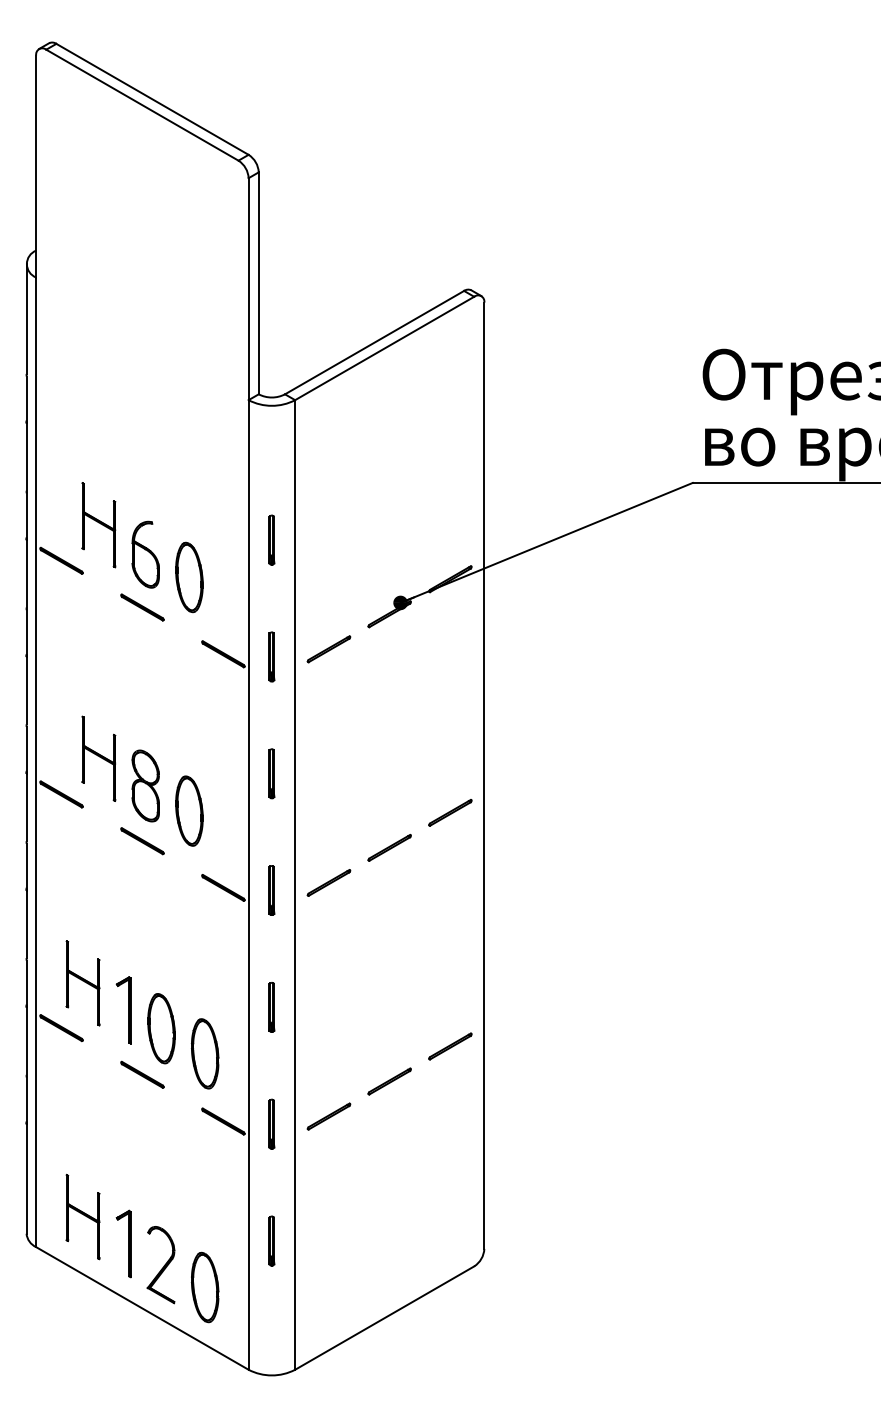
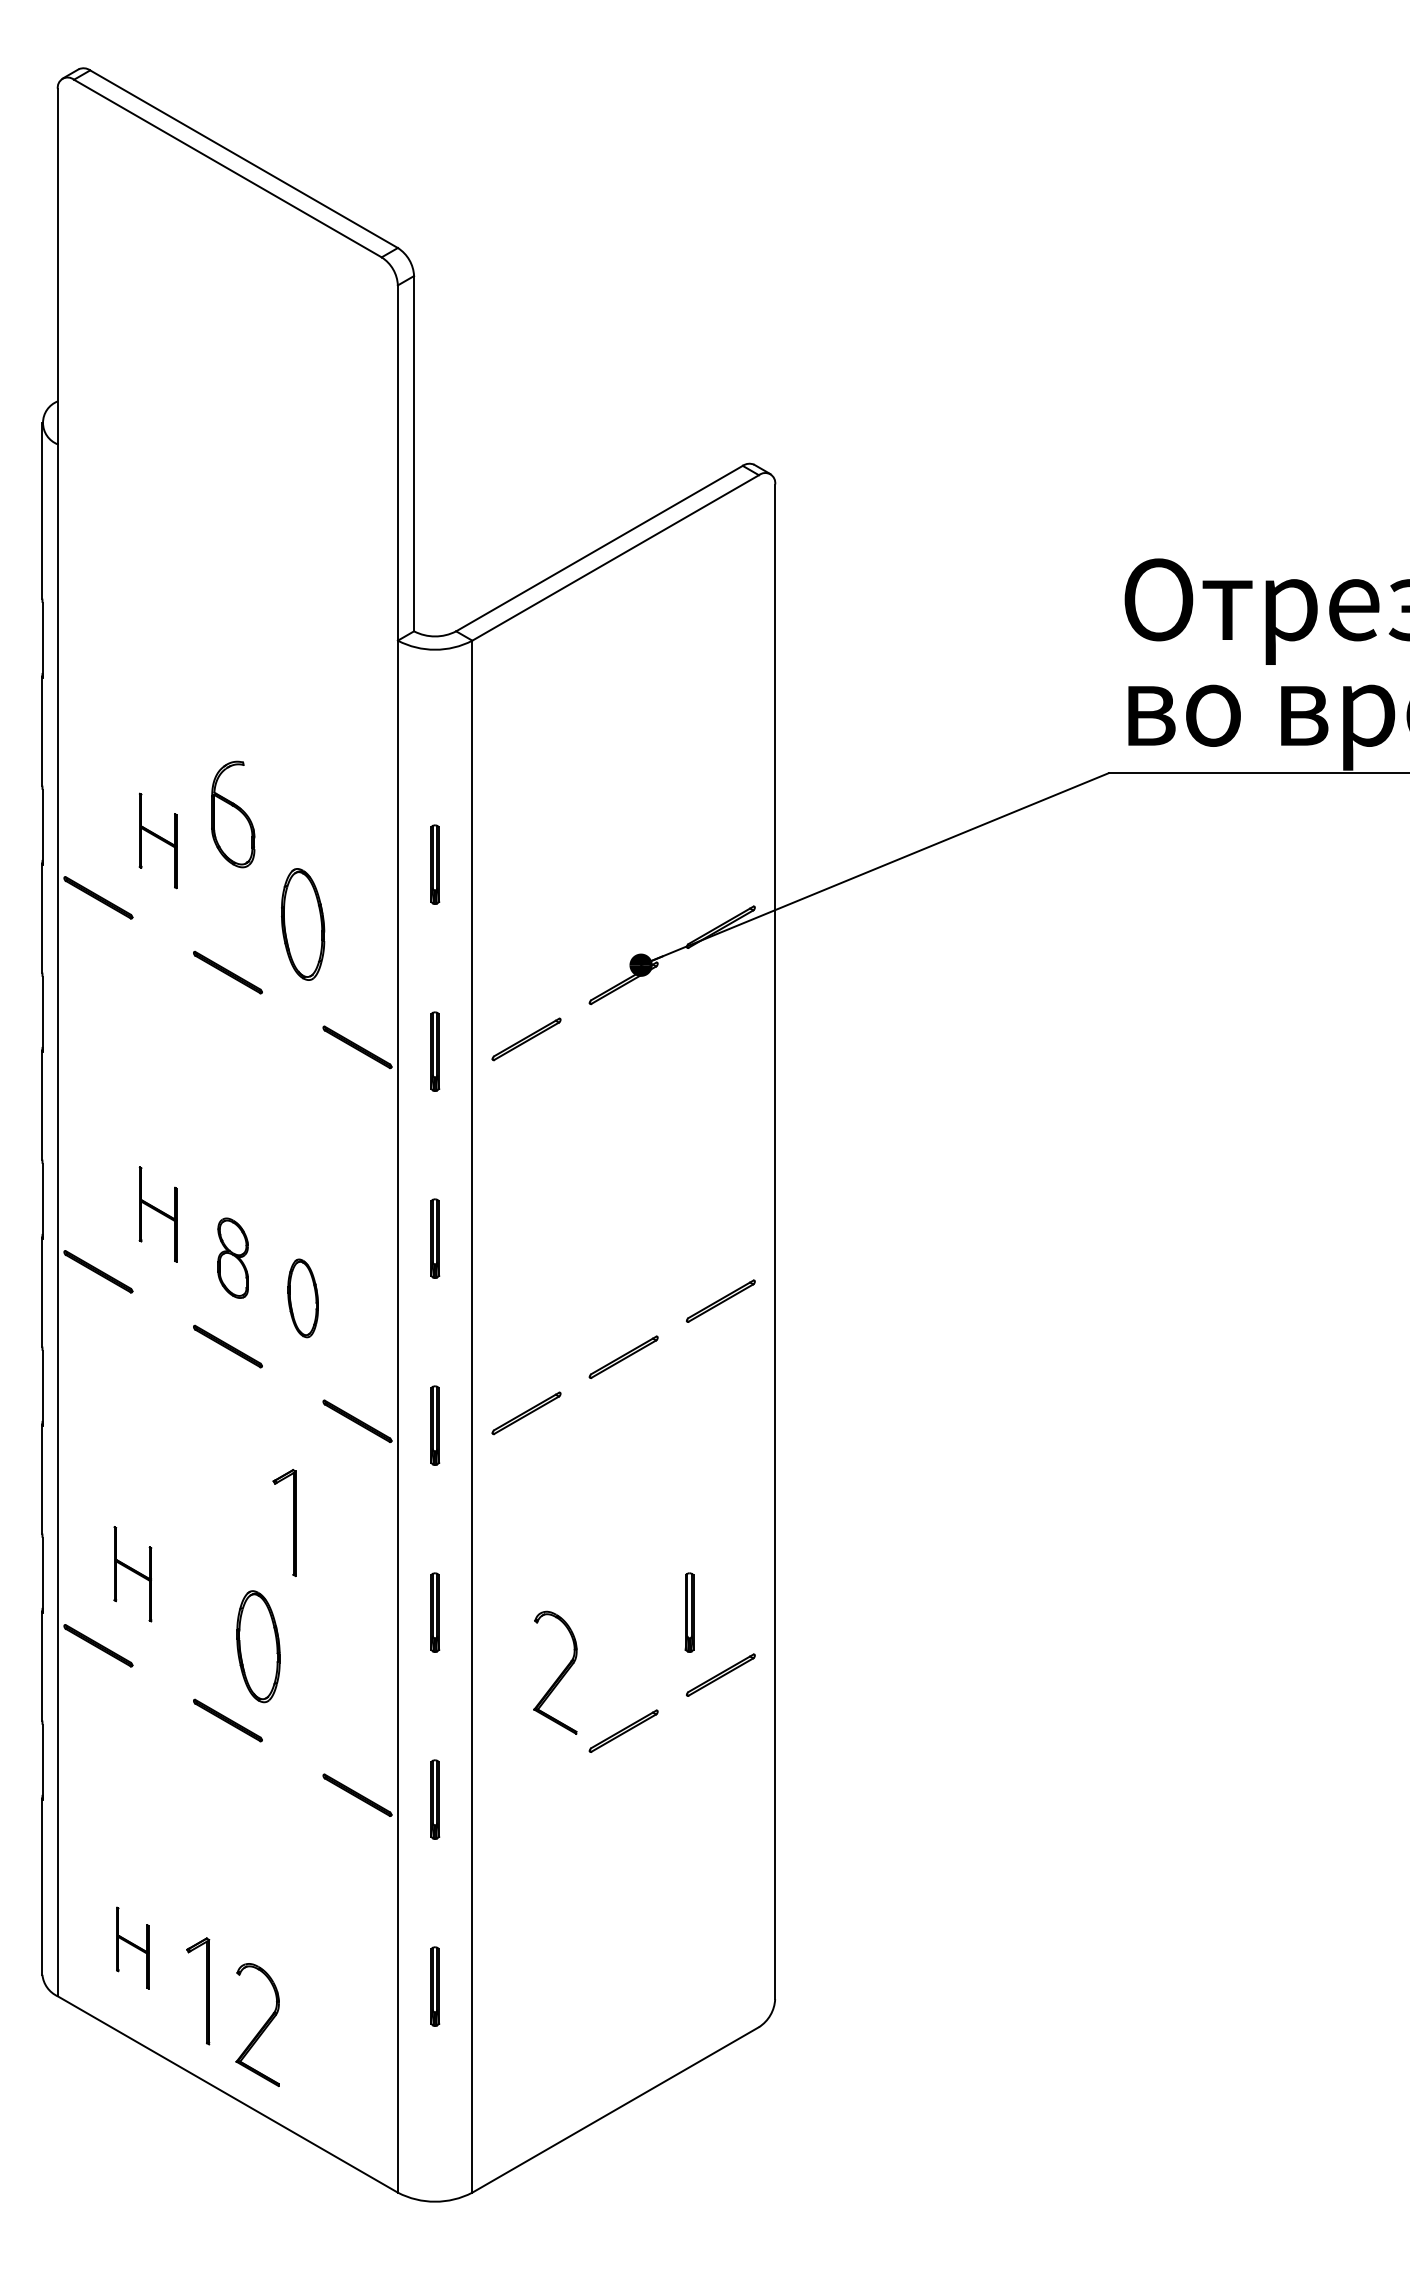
part: (98, 525) -> (157, 841), size x0.7
part: (145, 554) -> (232, 814), moved
part: (98, 758) -> (157, 1214), size x0.7
part: (145, 785) -> (232, 1257), size x0.7
part: (189, 810) -> (303, 1297), size x0.7
part: (82, 983) -> (131, 1574), size x0.7
part: (430, 1007) -> (688, 1612), added
part: (123, 1010) -> (284, 1523), moved
part: (346, 1045) -> (554, 1673), added
part: (204, 1053) -> (327, 1686), removed
part: (328, 1116) -> (525, 1787), removed
part: (82, 1216) -> (131, 1947), size x0.6
part: (204, 1287) -> (327, 2060), removed

